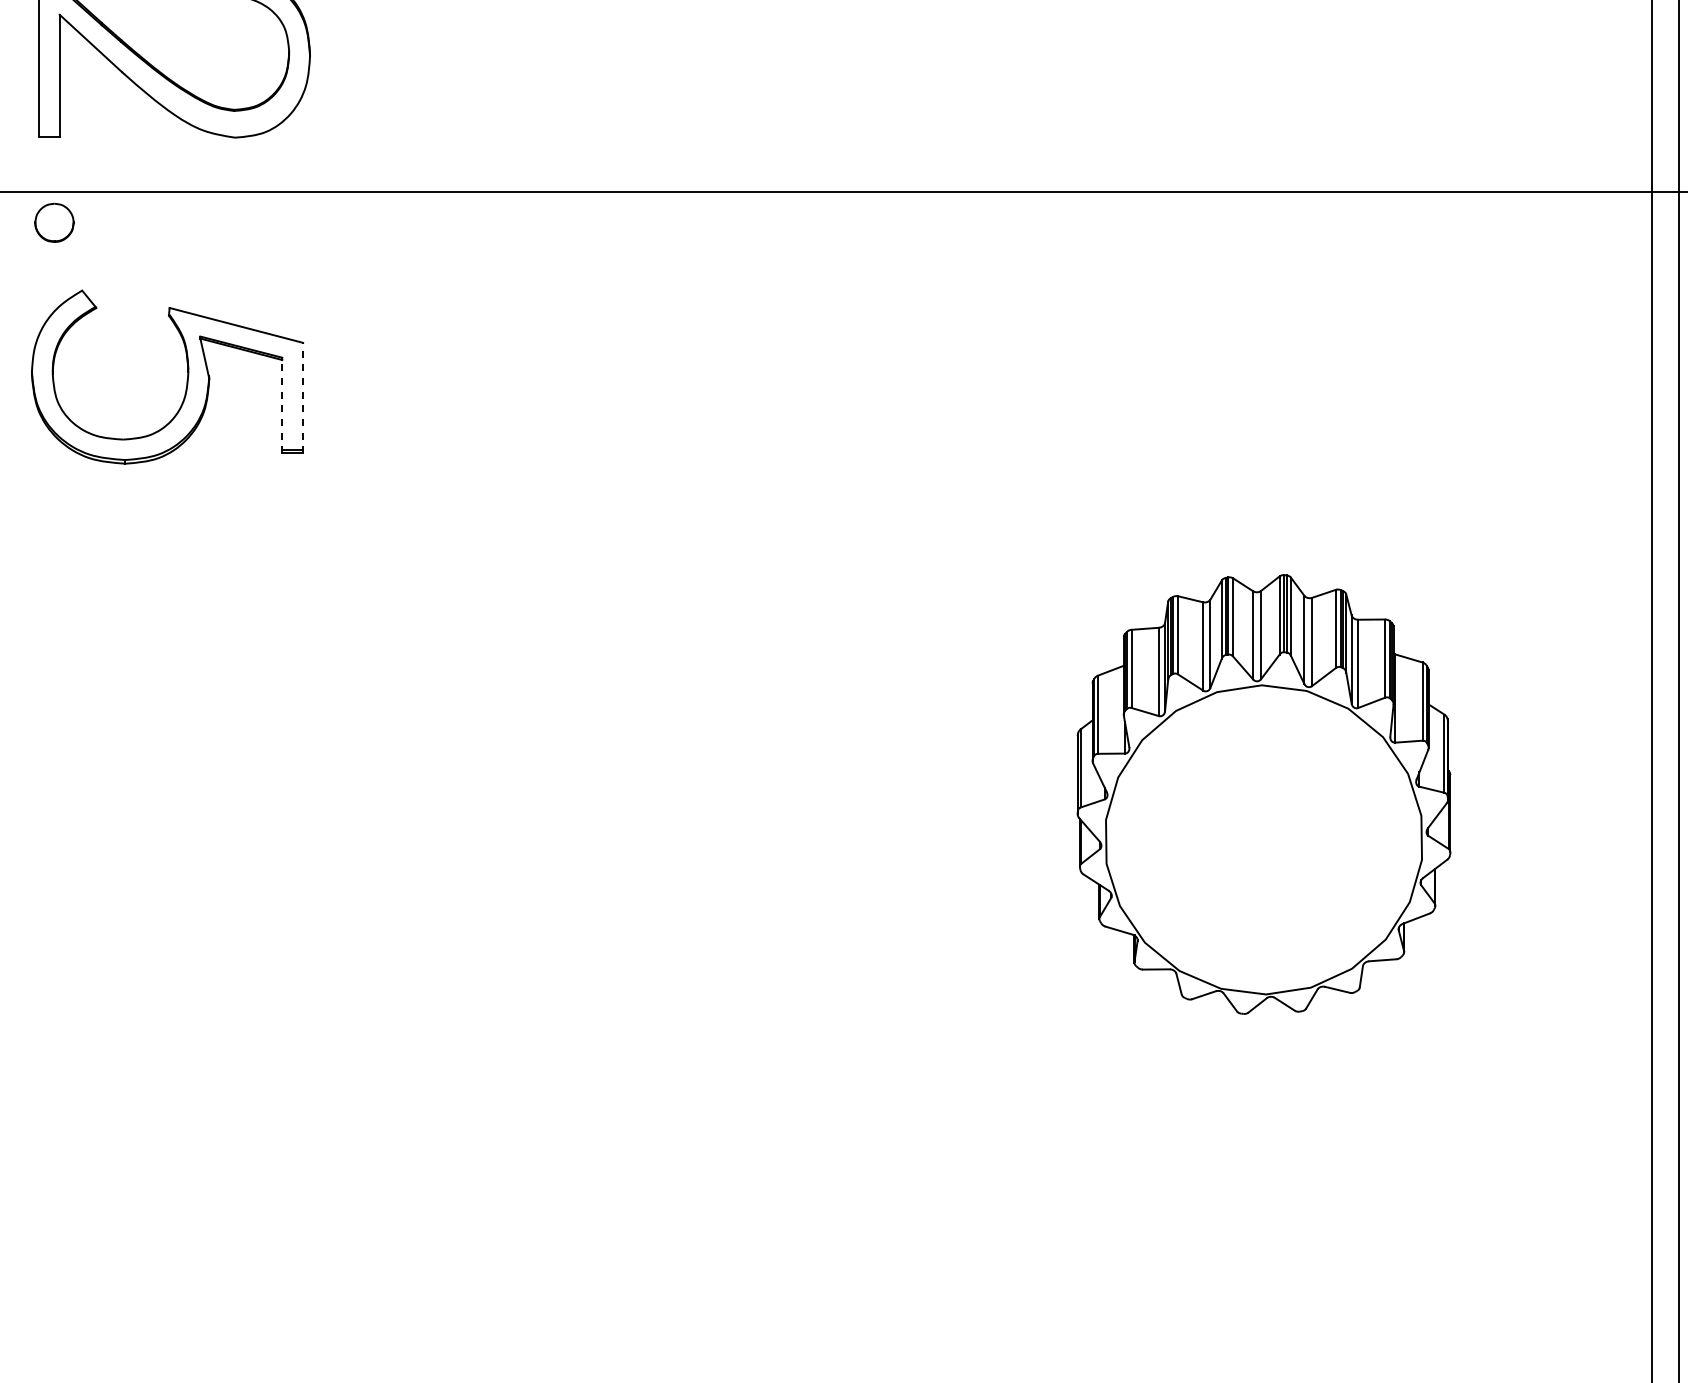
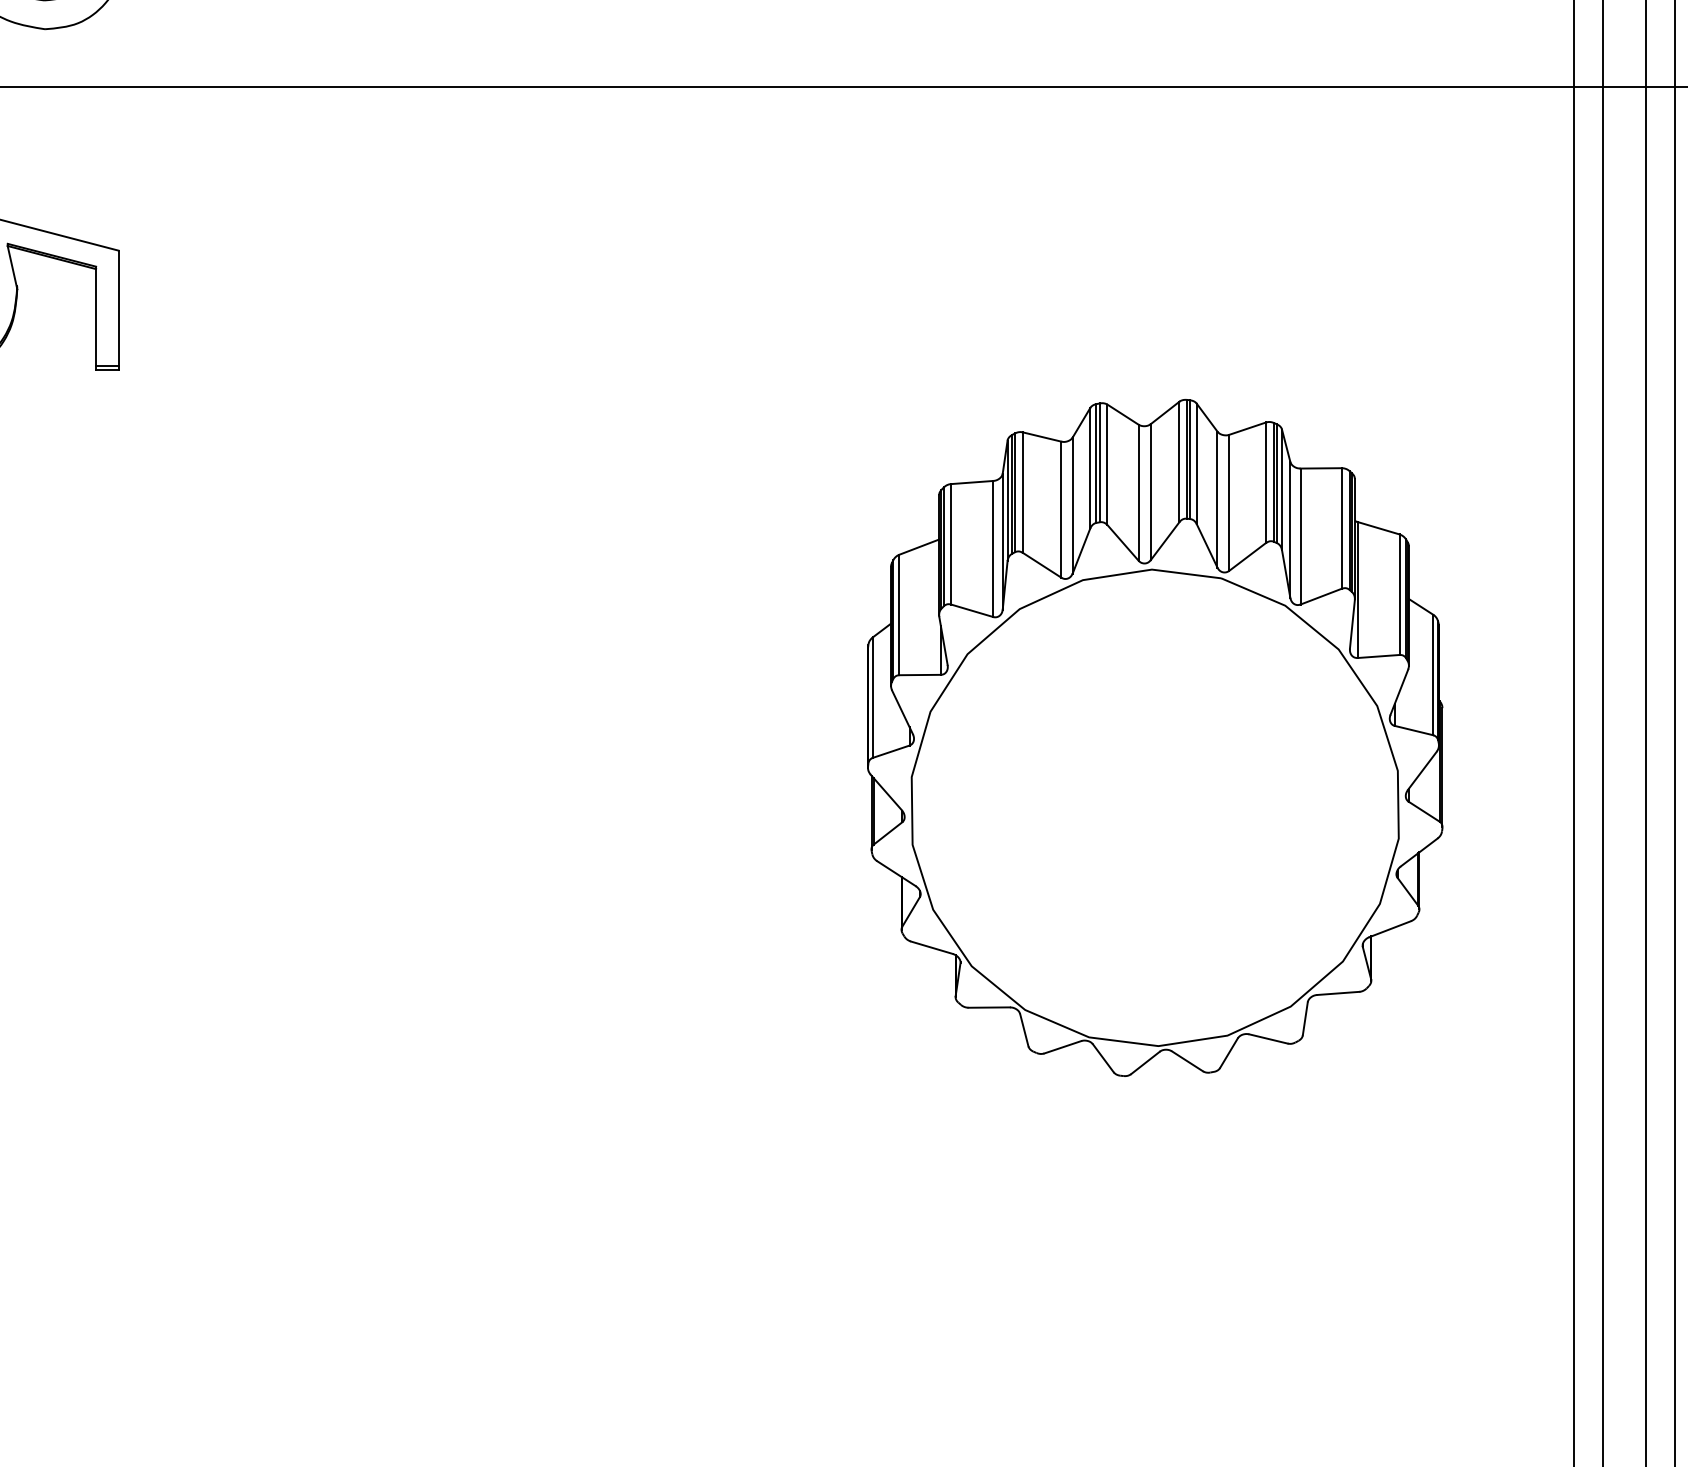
line: (303, 397) -> (118, 309), dashed -> solid
line: (282, 406) -> (96, 319), dashed -> solid
part: (1263, 794) -> (1154, 737), size x1.43

